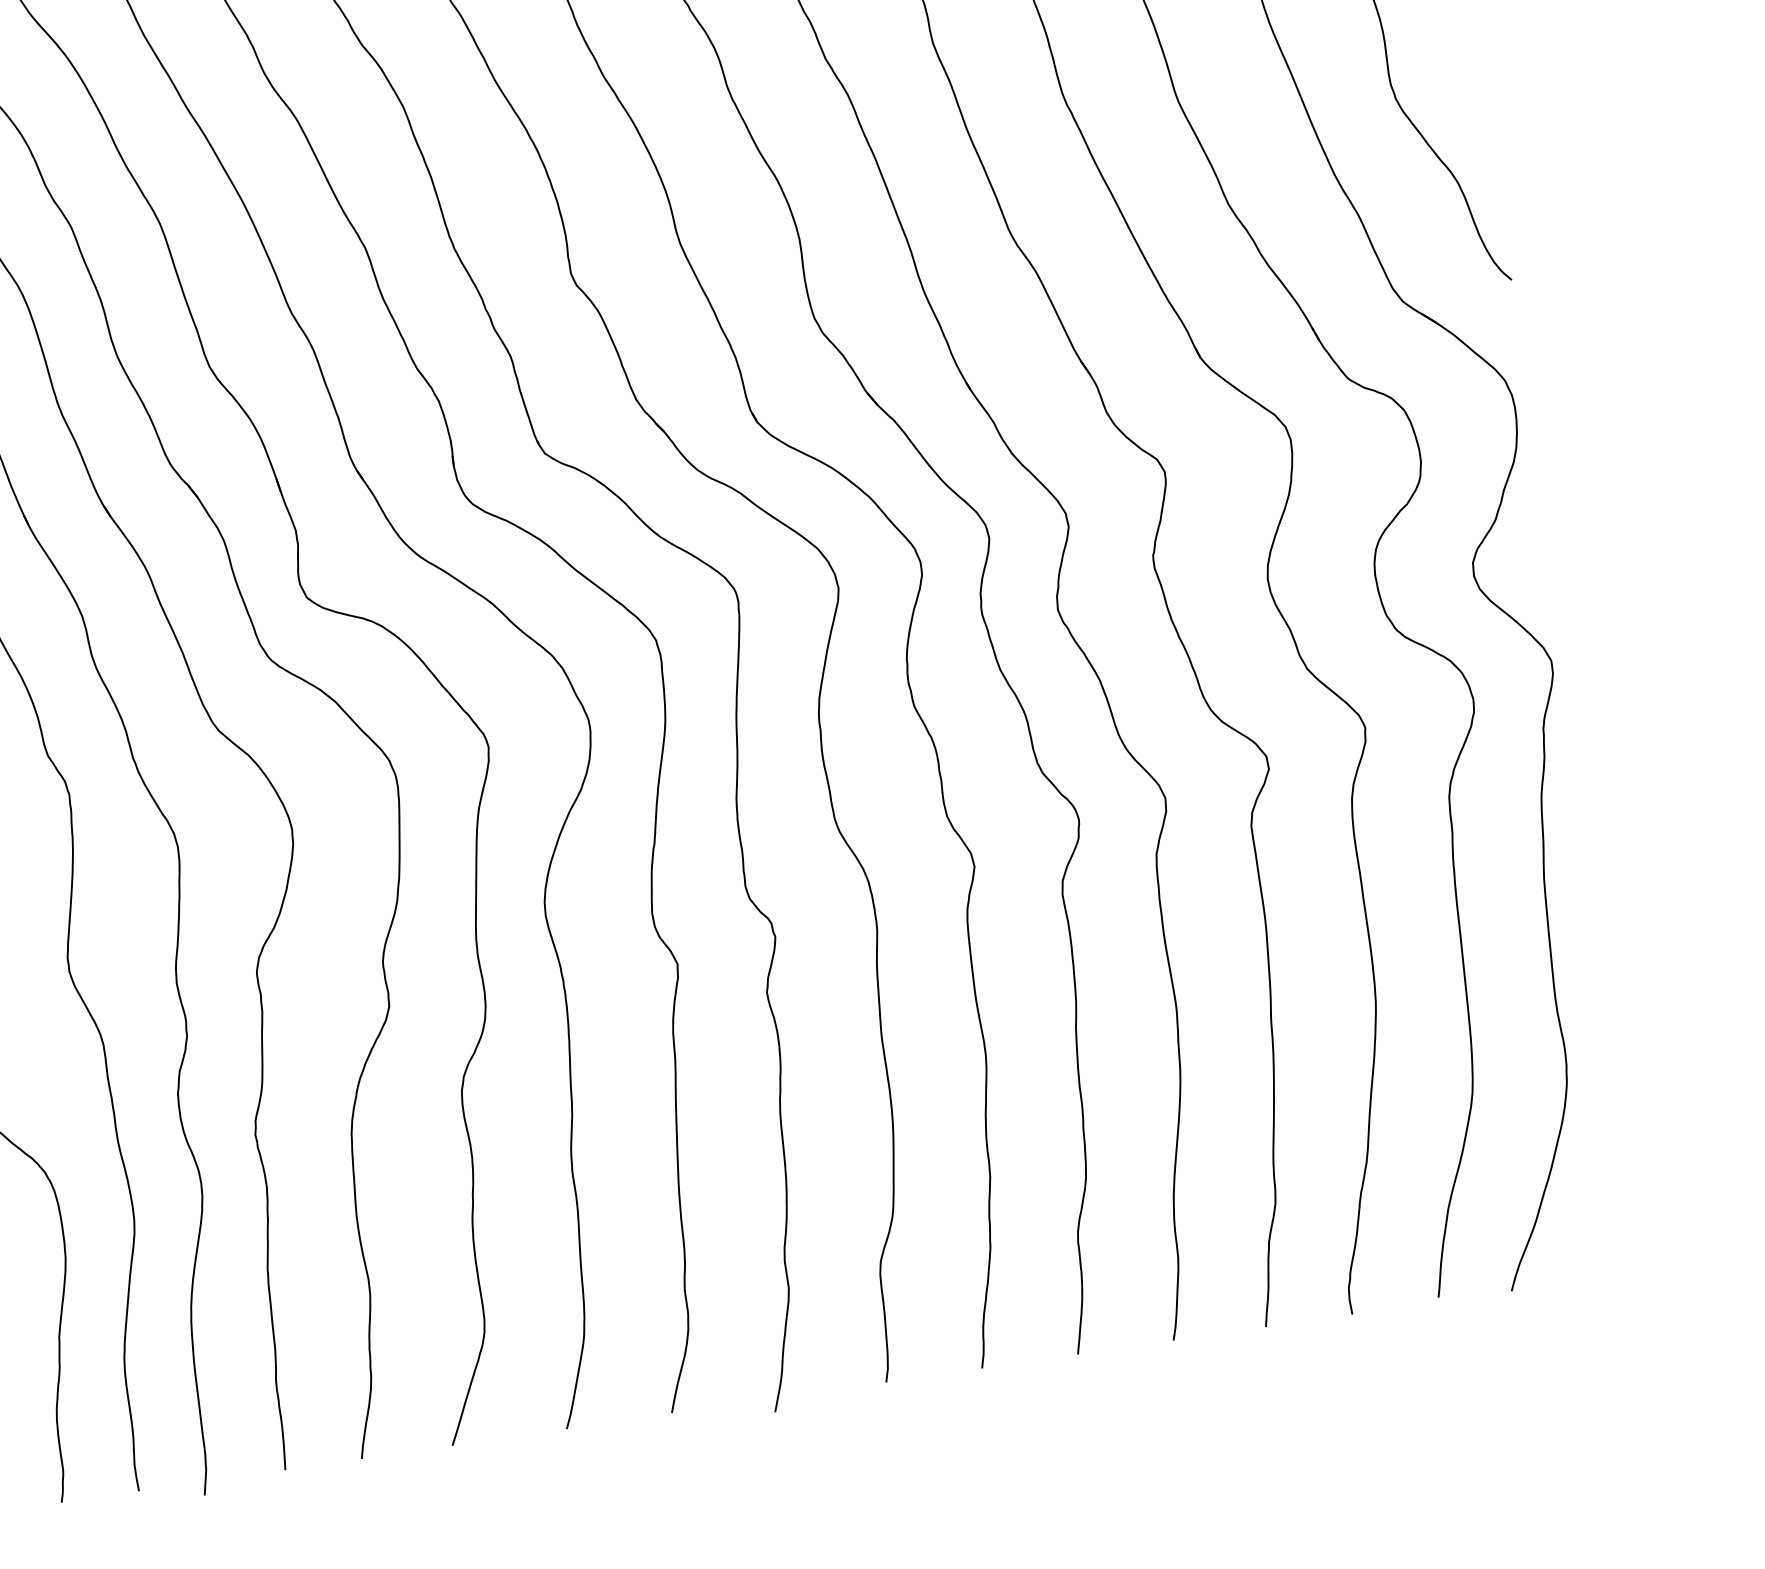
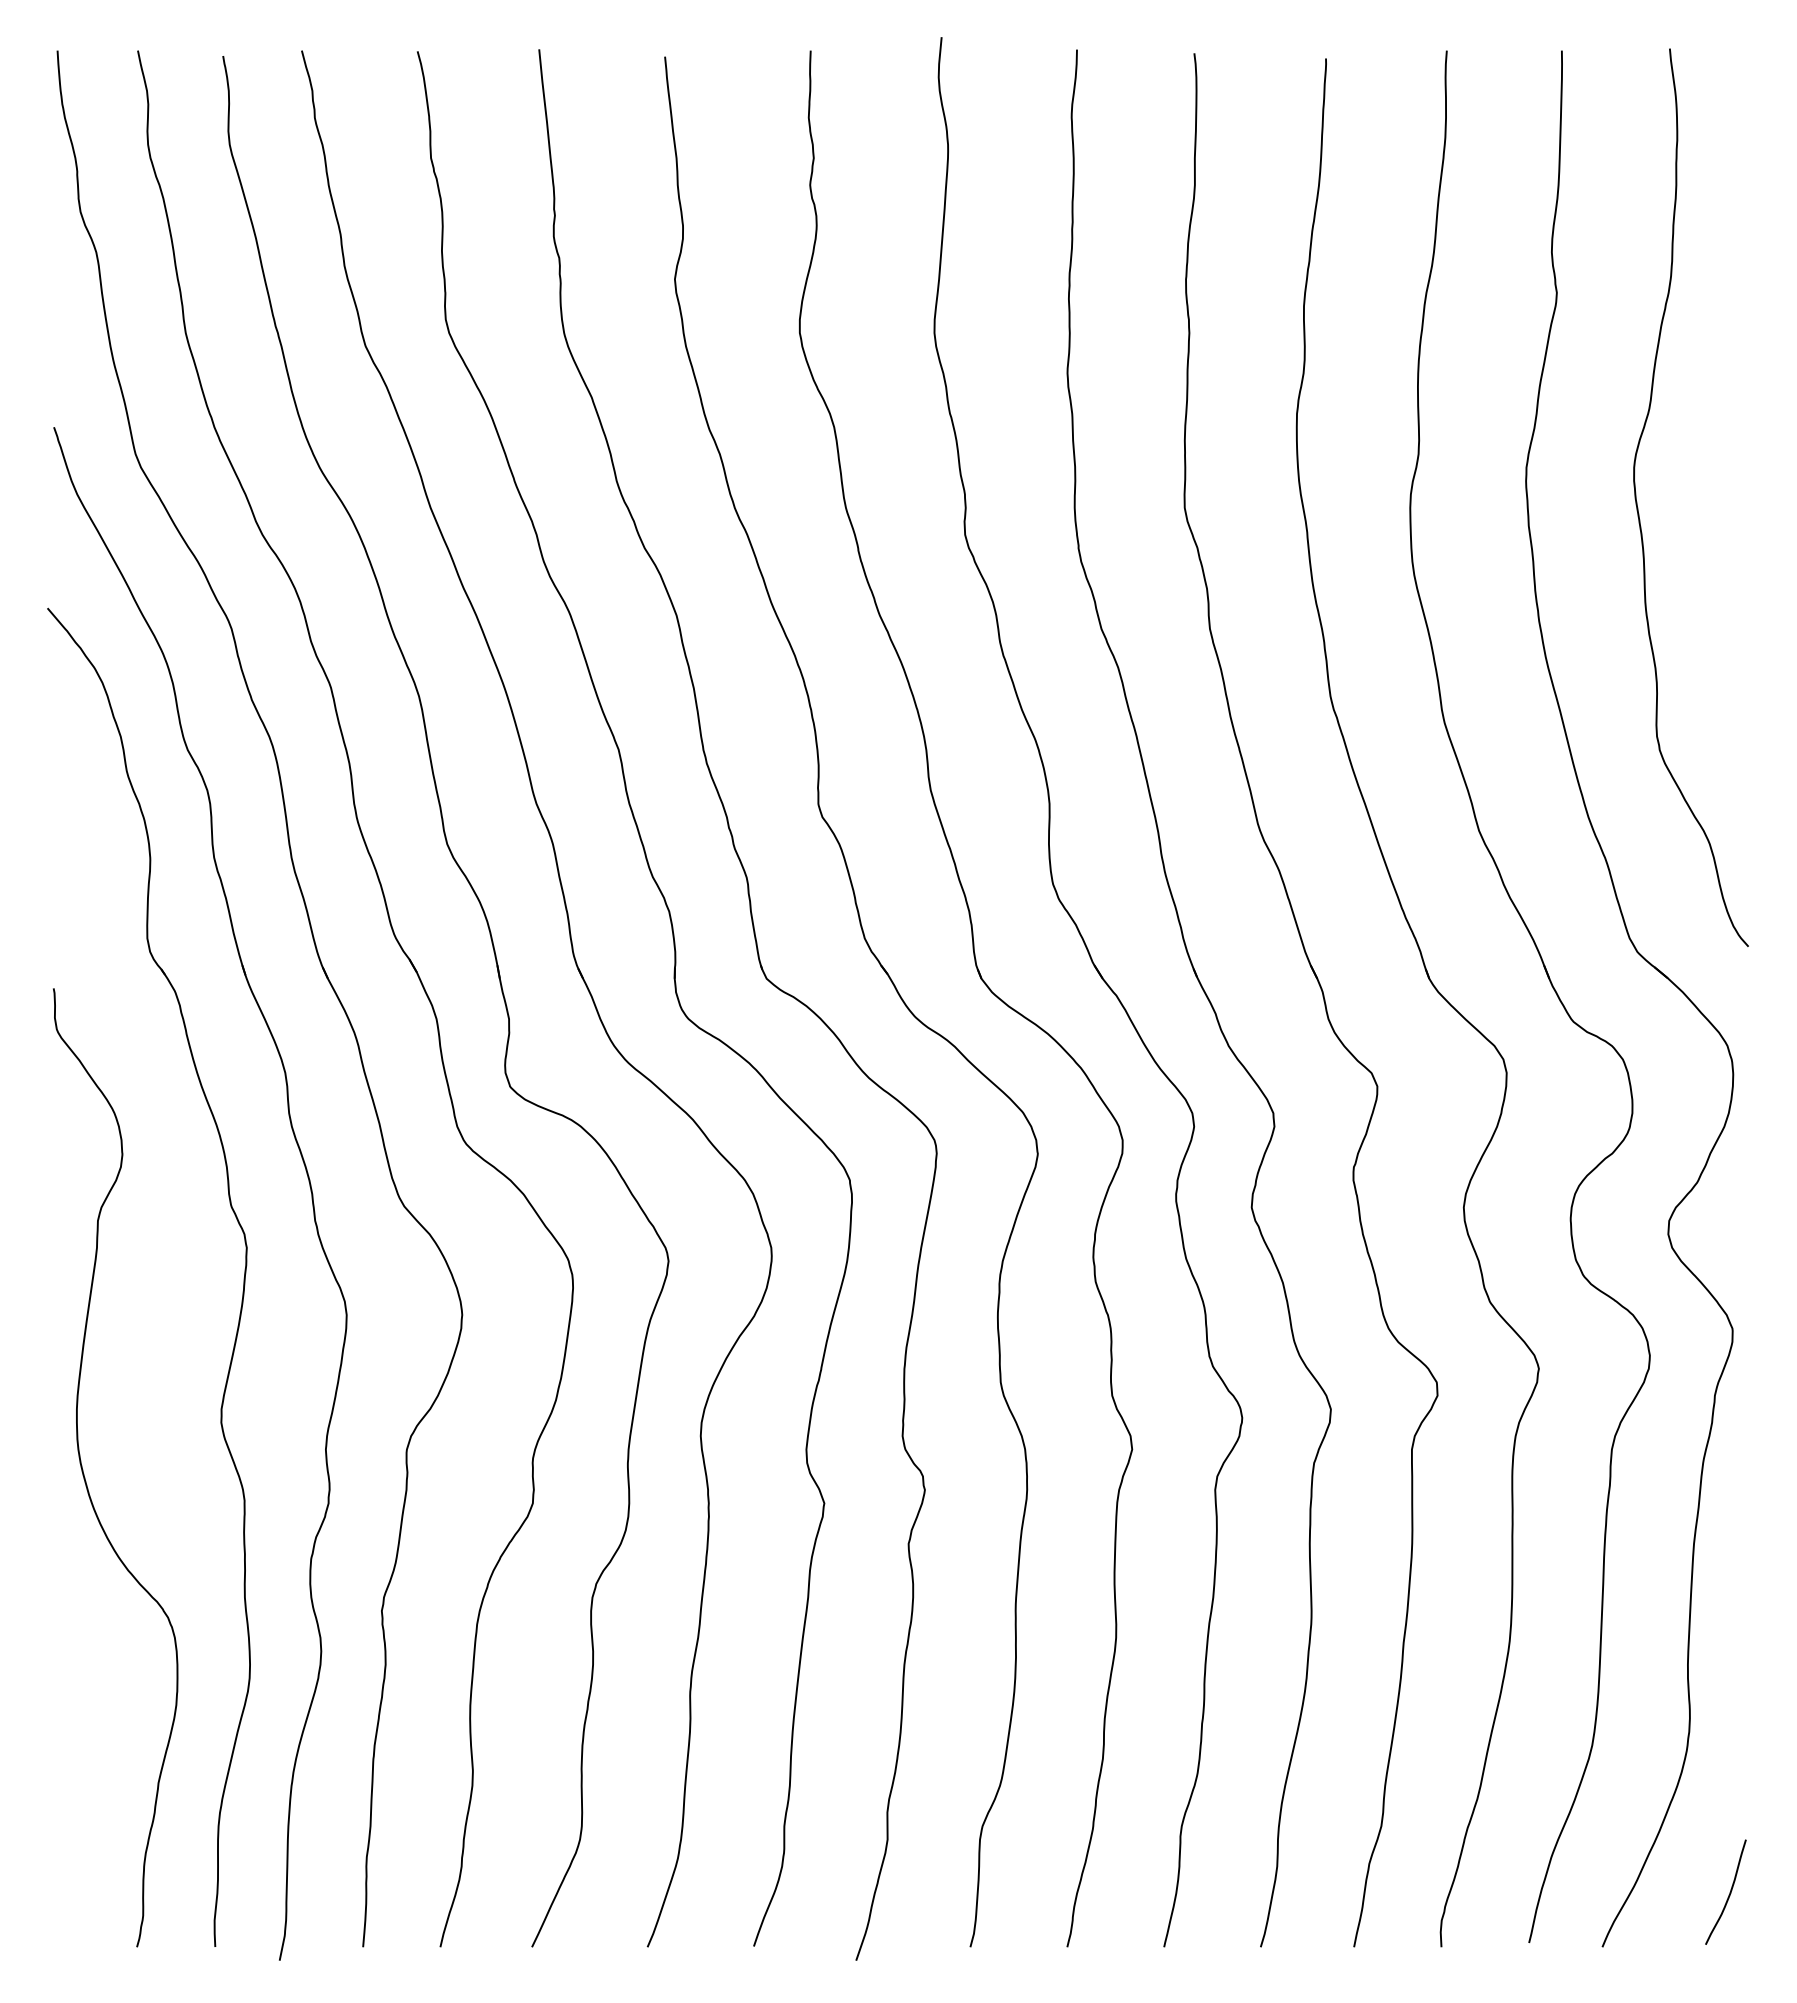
curve: (1629, 1218) -> (1729, 1892), added

